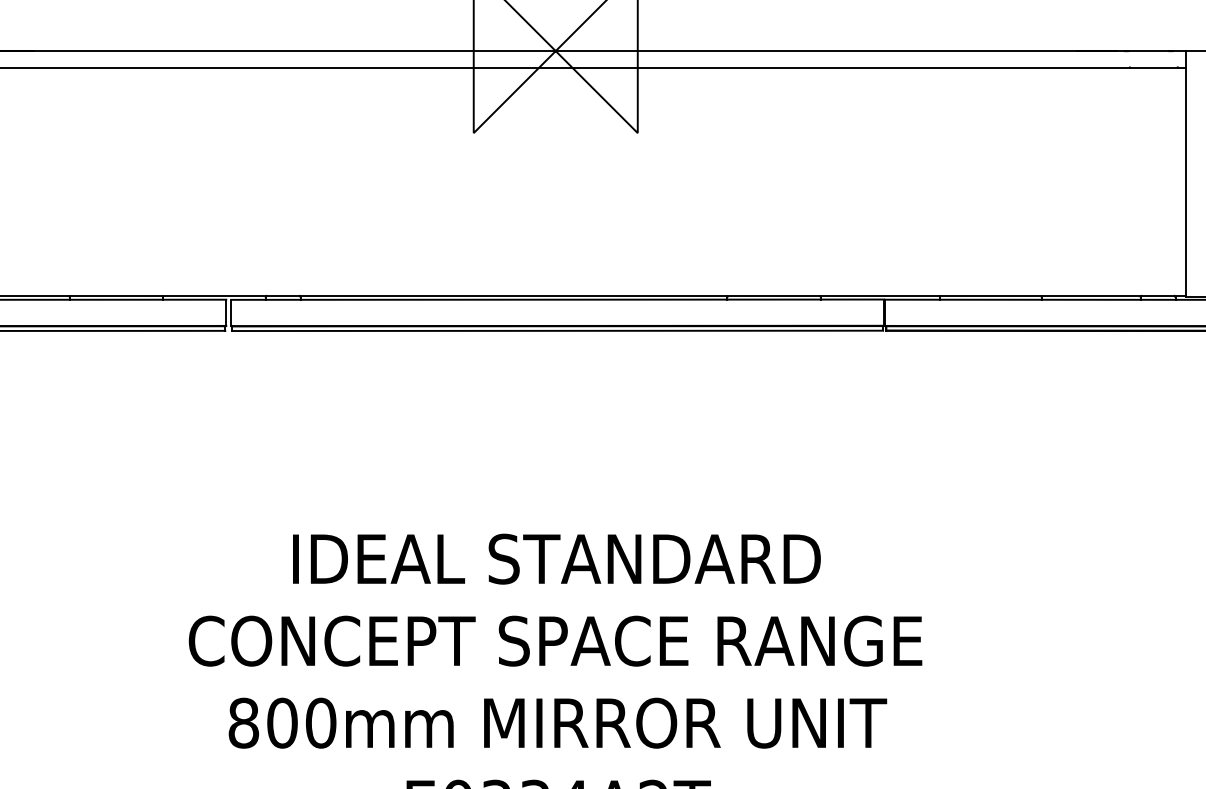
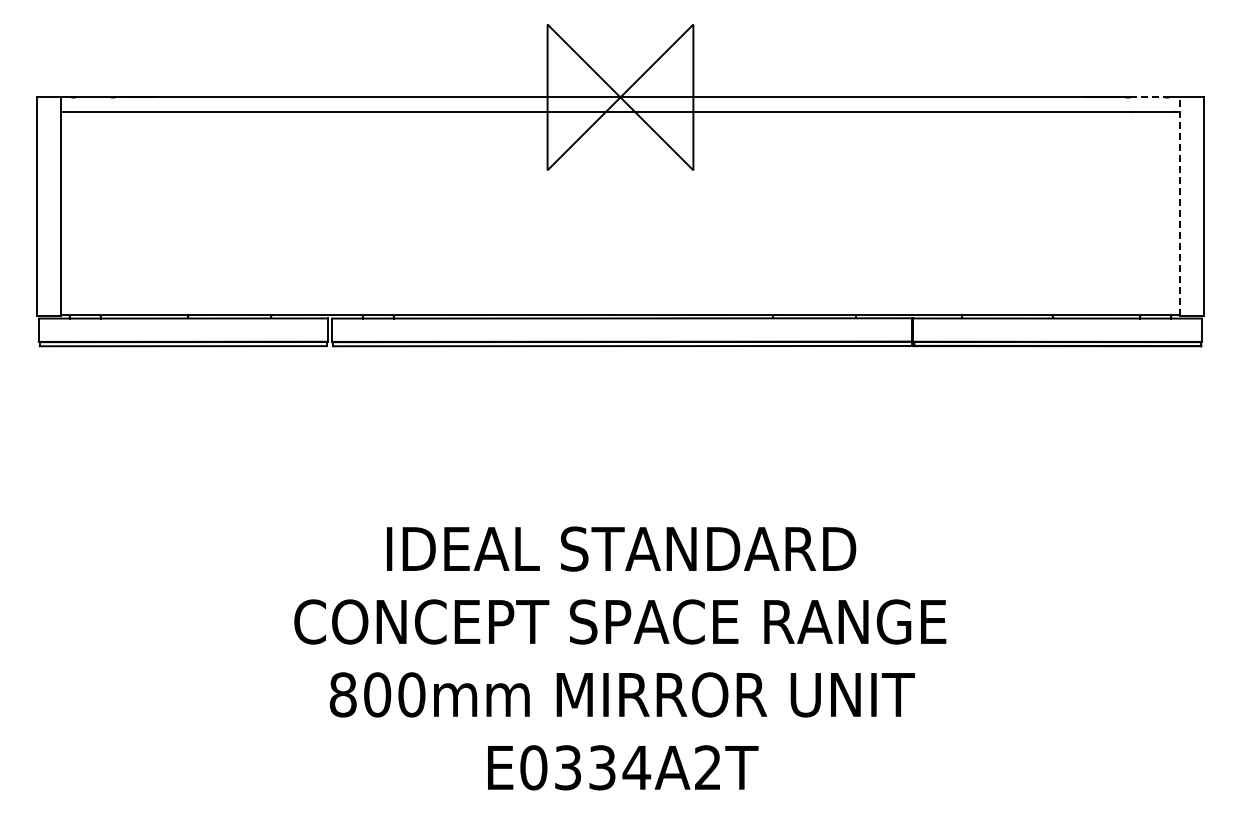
line: (1149, 51) -> (1148, 97), solid -> dashed
line: (1185, 173) -> (1180, 206), solid -> dashed

